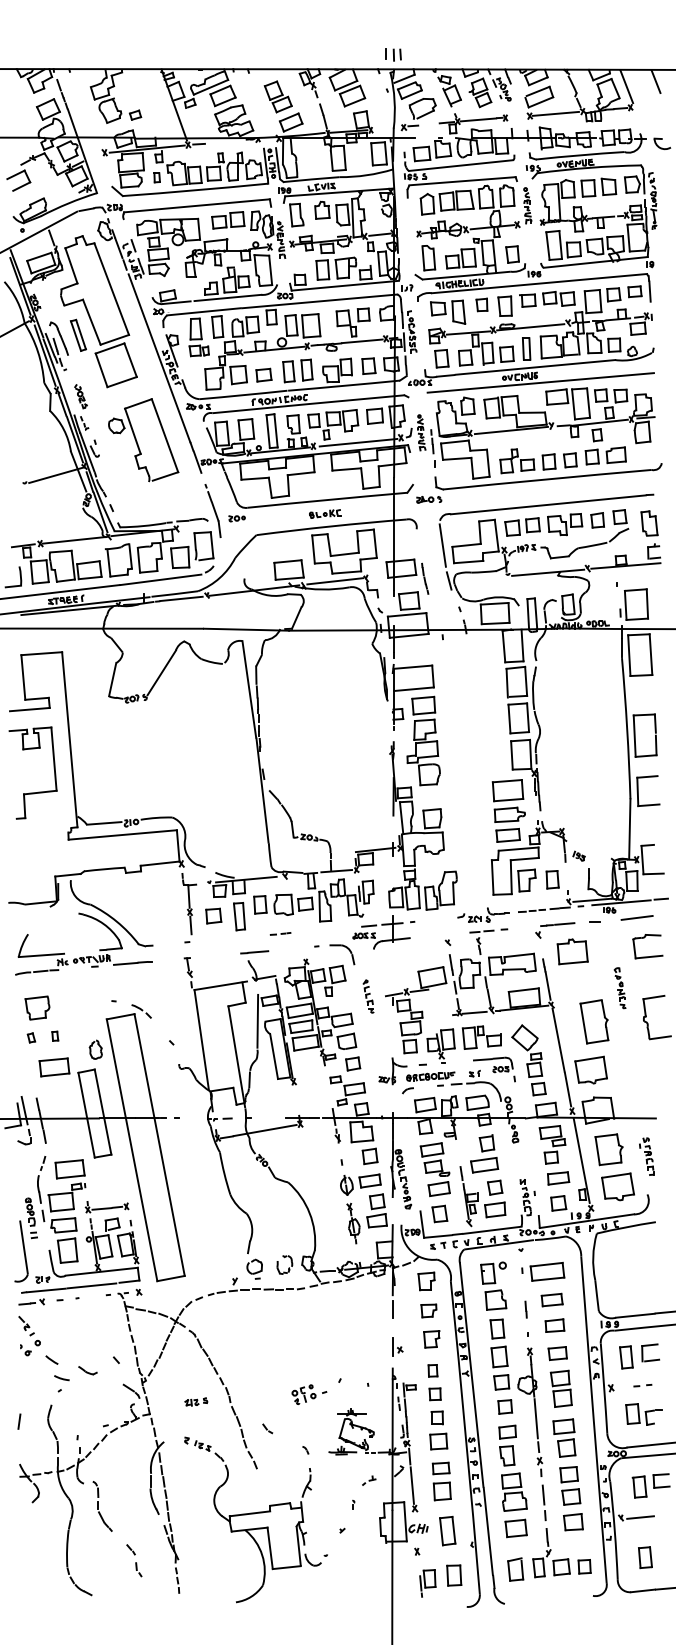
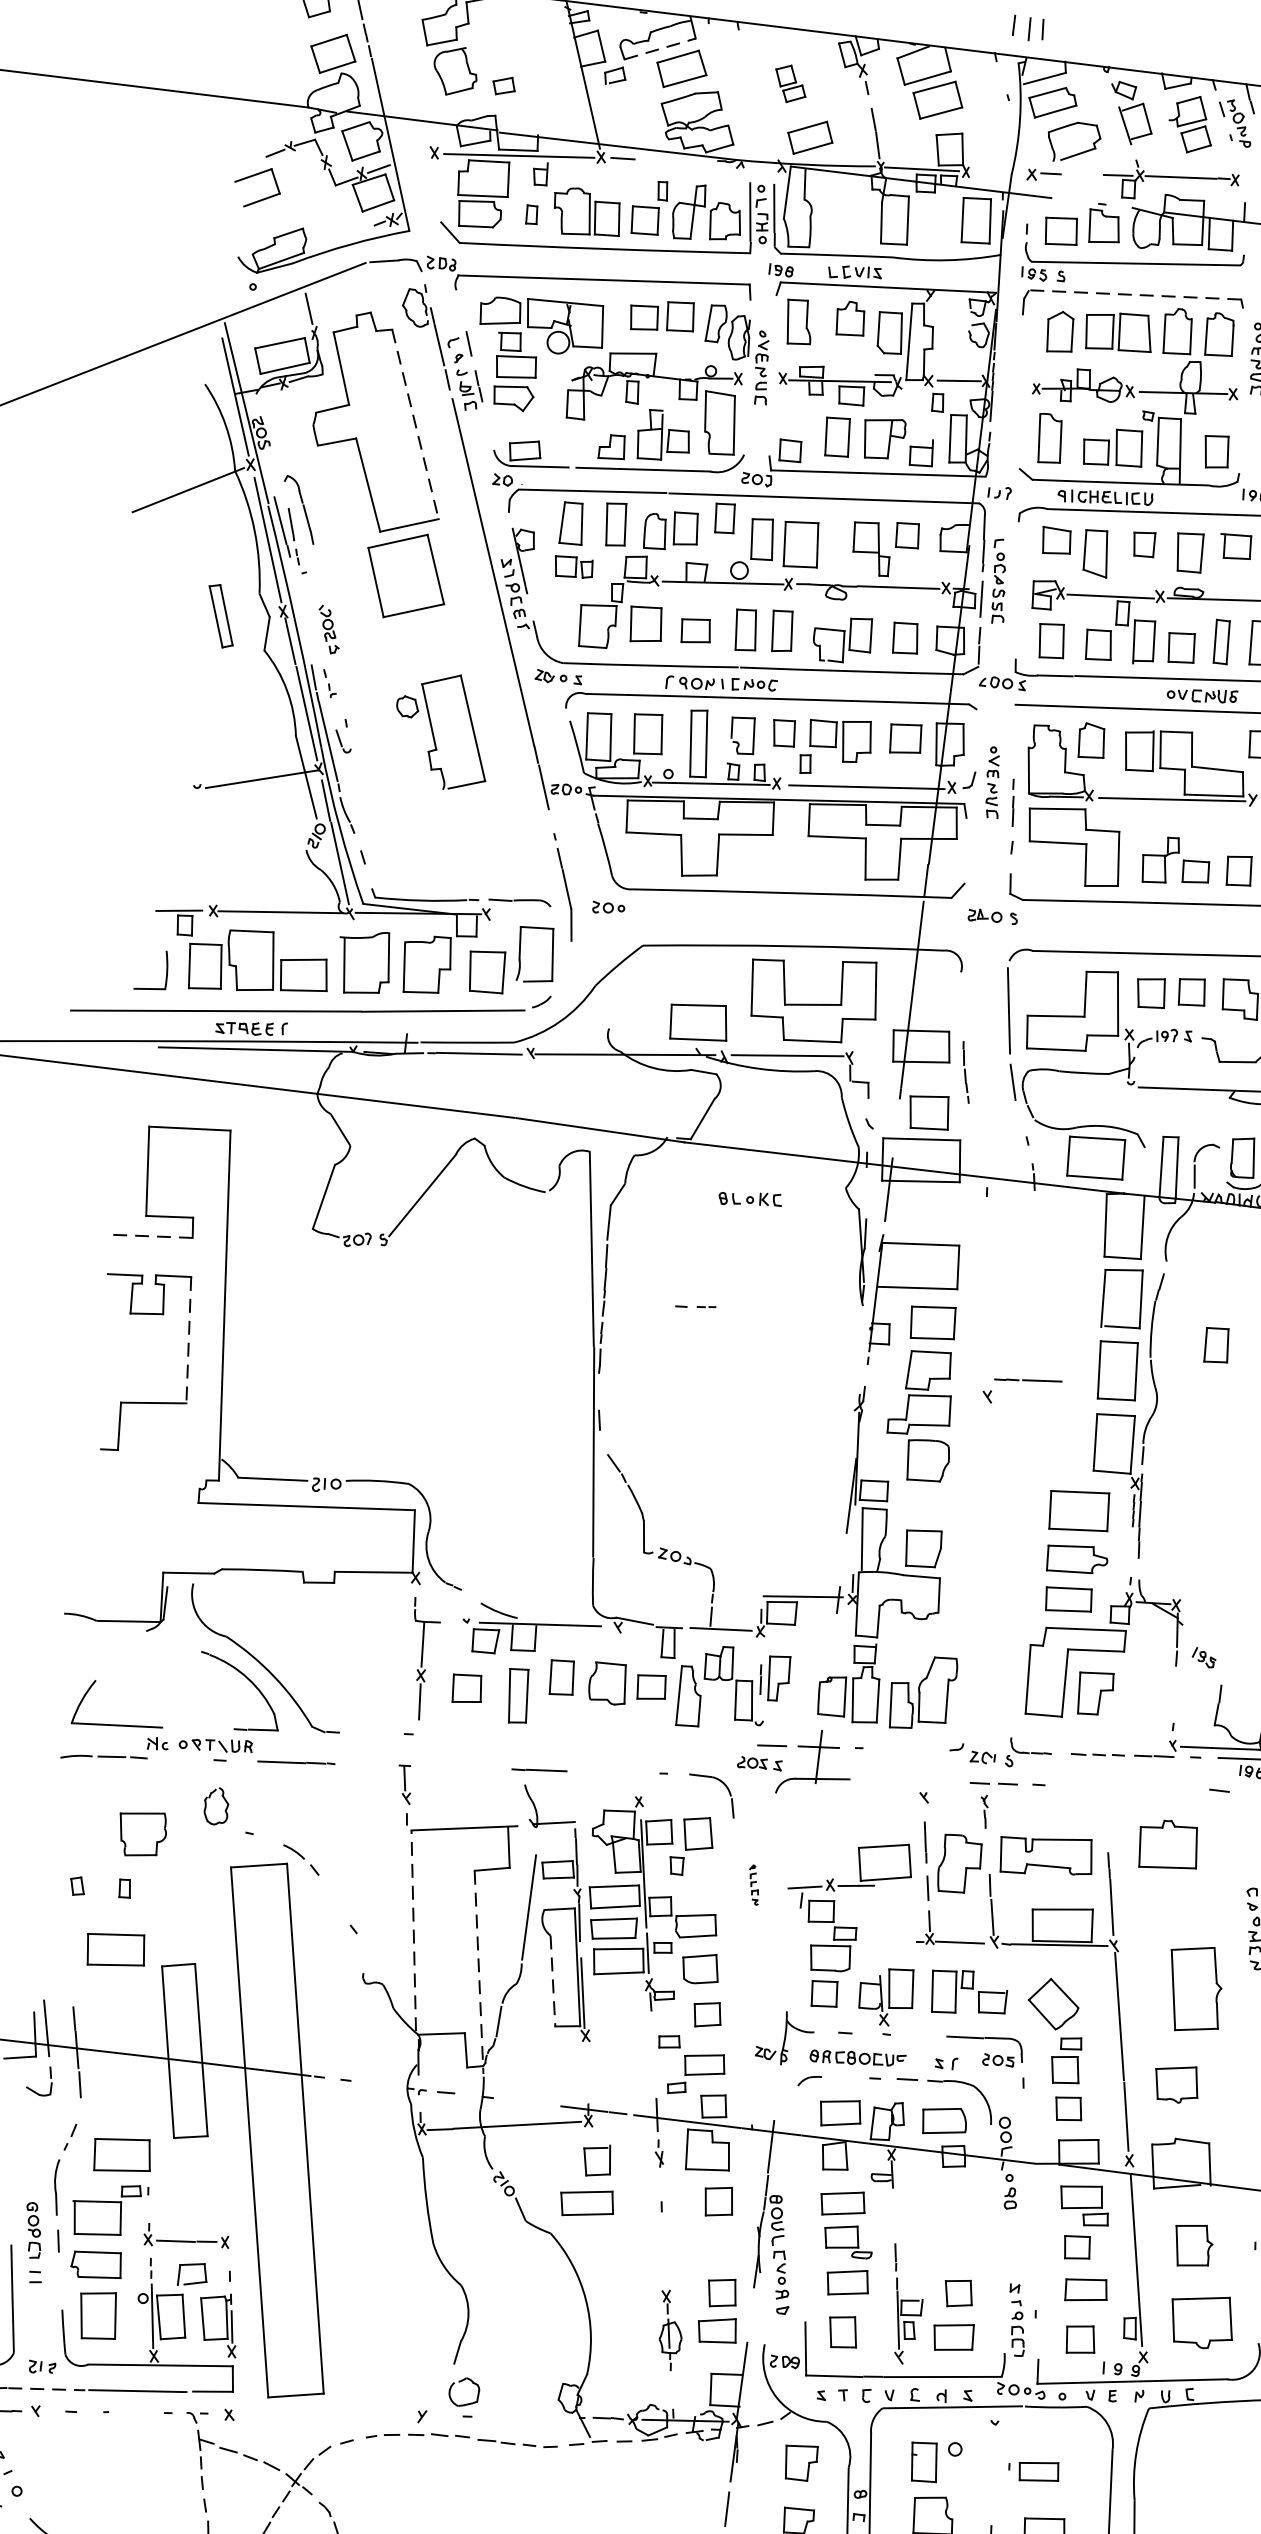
line: (211, 87) -> (661, 49), solid -> dashed
part: (277, 96) -> (789, 83), size x0.6
line: (462, 181) -> (1135, 295), solid -> dashed
line: (111, 289) -> (414, 425), solid -> dashed
part: (77, 334) -> (219, 614), moved
part: (143, 440) -> (442, 731), size x0.7
part: (325, 513) -> (750, 1198), moved
line: (29, 709) -> (152, 1236), solid -> dashed
line: (54, 759) -> (189, 1340), solid -> dashed
part: (552, 879) -> (1216, 1344), moved
part: (555, 930) -> (1022, 1391), moved
line: (280, 933) -> (695, 1305), moved
part: (368, 996) -> (754, 1884), size x0.6
part: (37, 1007) -> (142, 1832), moved
line: (201, 1039) -> (413, 1929), solid -> dashed
part: (95, 1049) -> (215, 1805), moved
line: (274, 1056) -> (553, 1981), solid -> dashed
line: (236, 1057) -> (478, 1973), solid -> dashed
part: (590, 1069) -> (1175, 2082), size x0.7
part: (608, 1149) -> (1192, 2244), size x0.7
part: (484, 1153) -> (589, 2180), moved
part: (360, 1184) -> (693, 2254), removed
part: (284, 1264) -> (523, 2394), removed
part: (543, 1271) -> (1034, 2470), size x0.6
line: (47, 1290) -> (48, 2389), solid -> dashed

